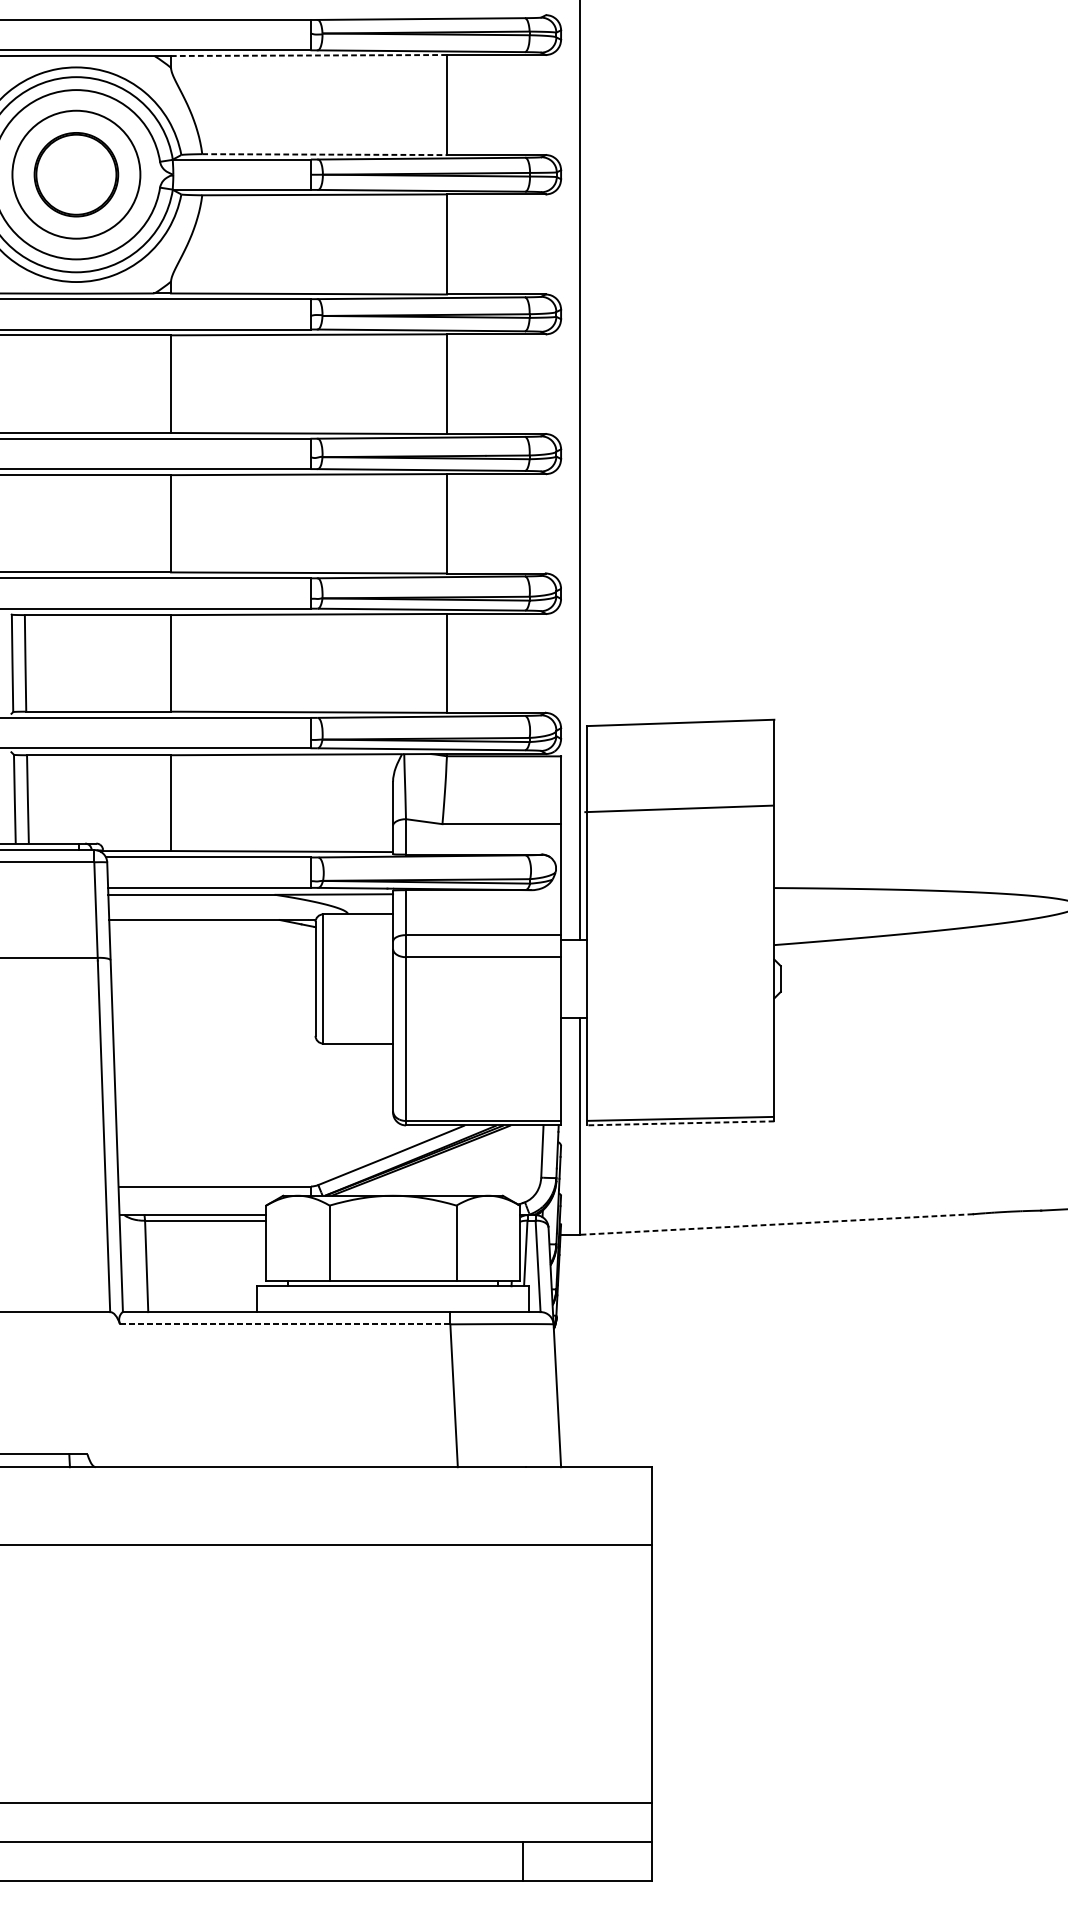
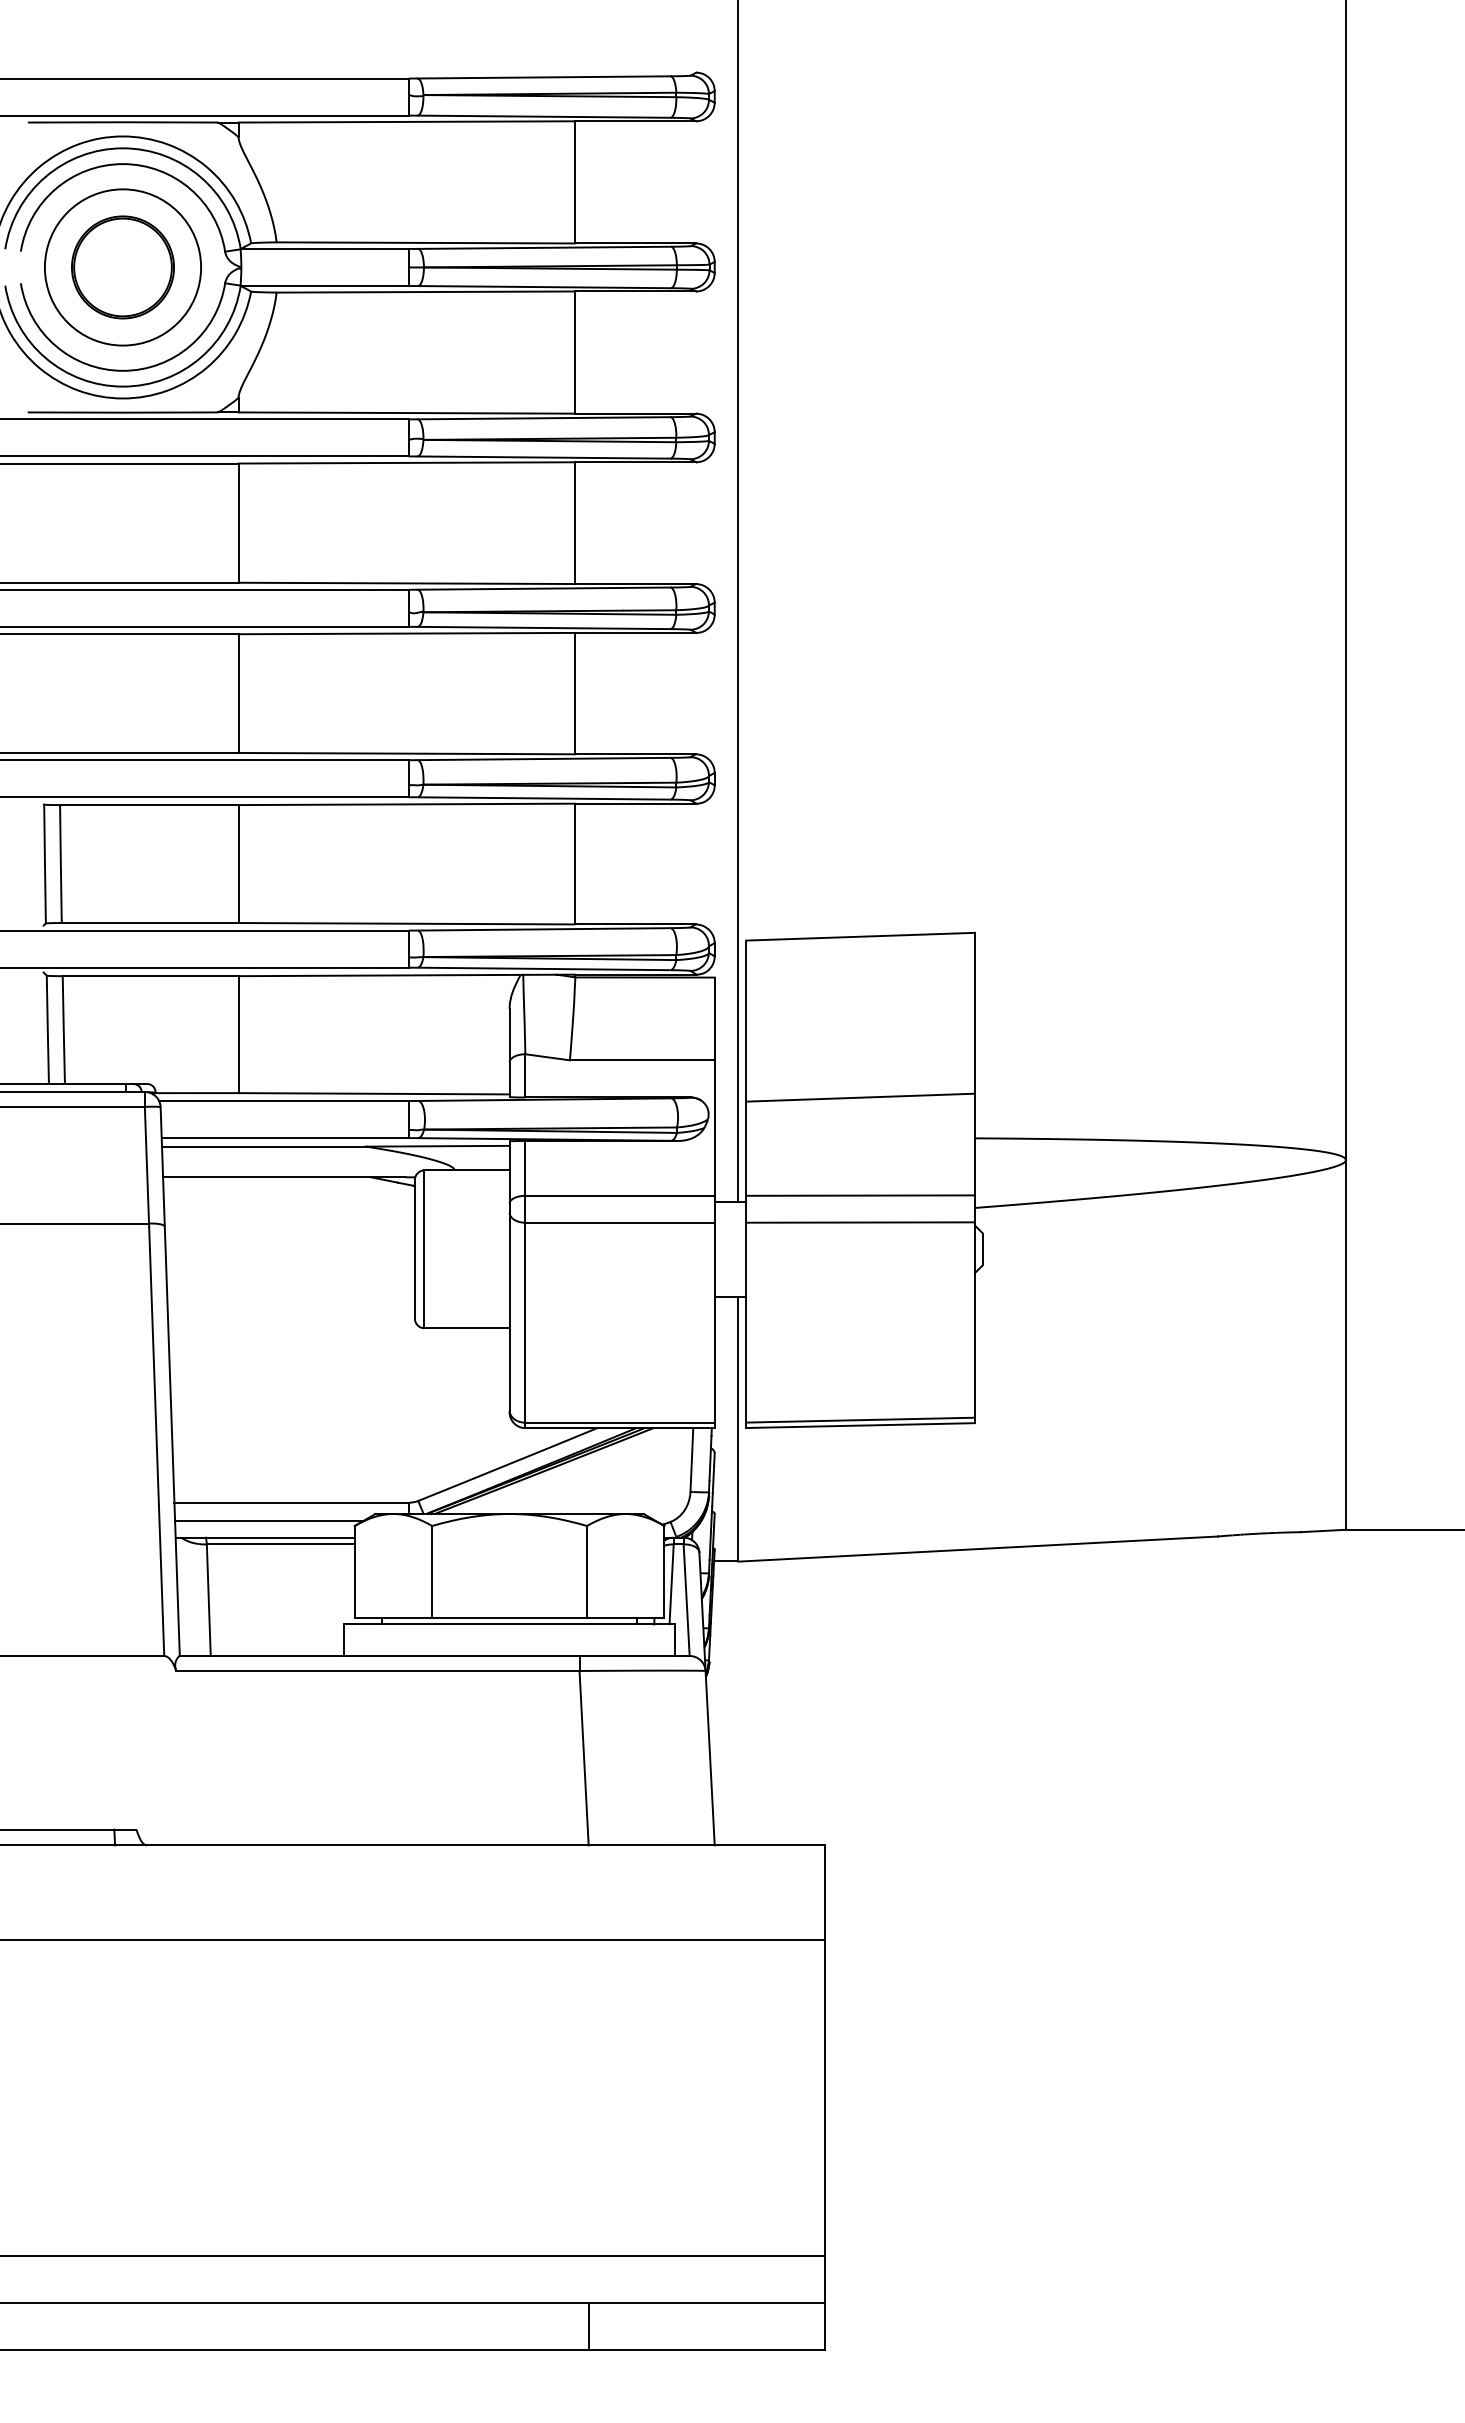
line: (308, 55) -> (406, 121), dashed -> solid
line: (325, 154) -> (426, 242), dashed -> solid
line: (678, 808) -> (860, 1097), moved
line: (680, 934) -> (860, 1195), added
line: (680, 957) -> (860, 1222), added
line: (680, 1123) -> (860, 1425), dashed -> solid
line: (196, 1201) -> (269, 1520), added
line: (776, 1224) -> (977, 1549), dashed -> solid
line: (284, 1323) -> (377, 1670), dashed -> solid
line: (523, 1861) -> (588, 2326), moved

